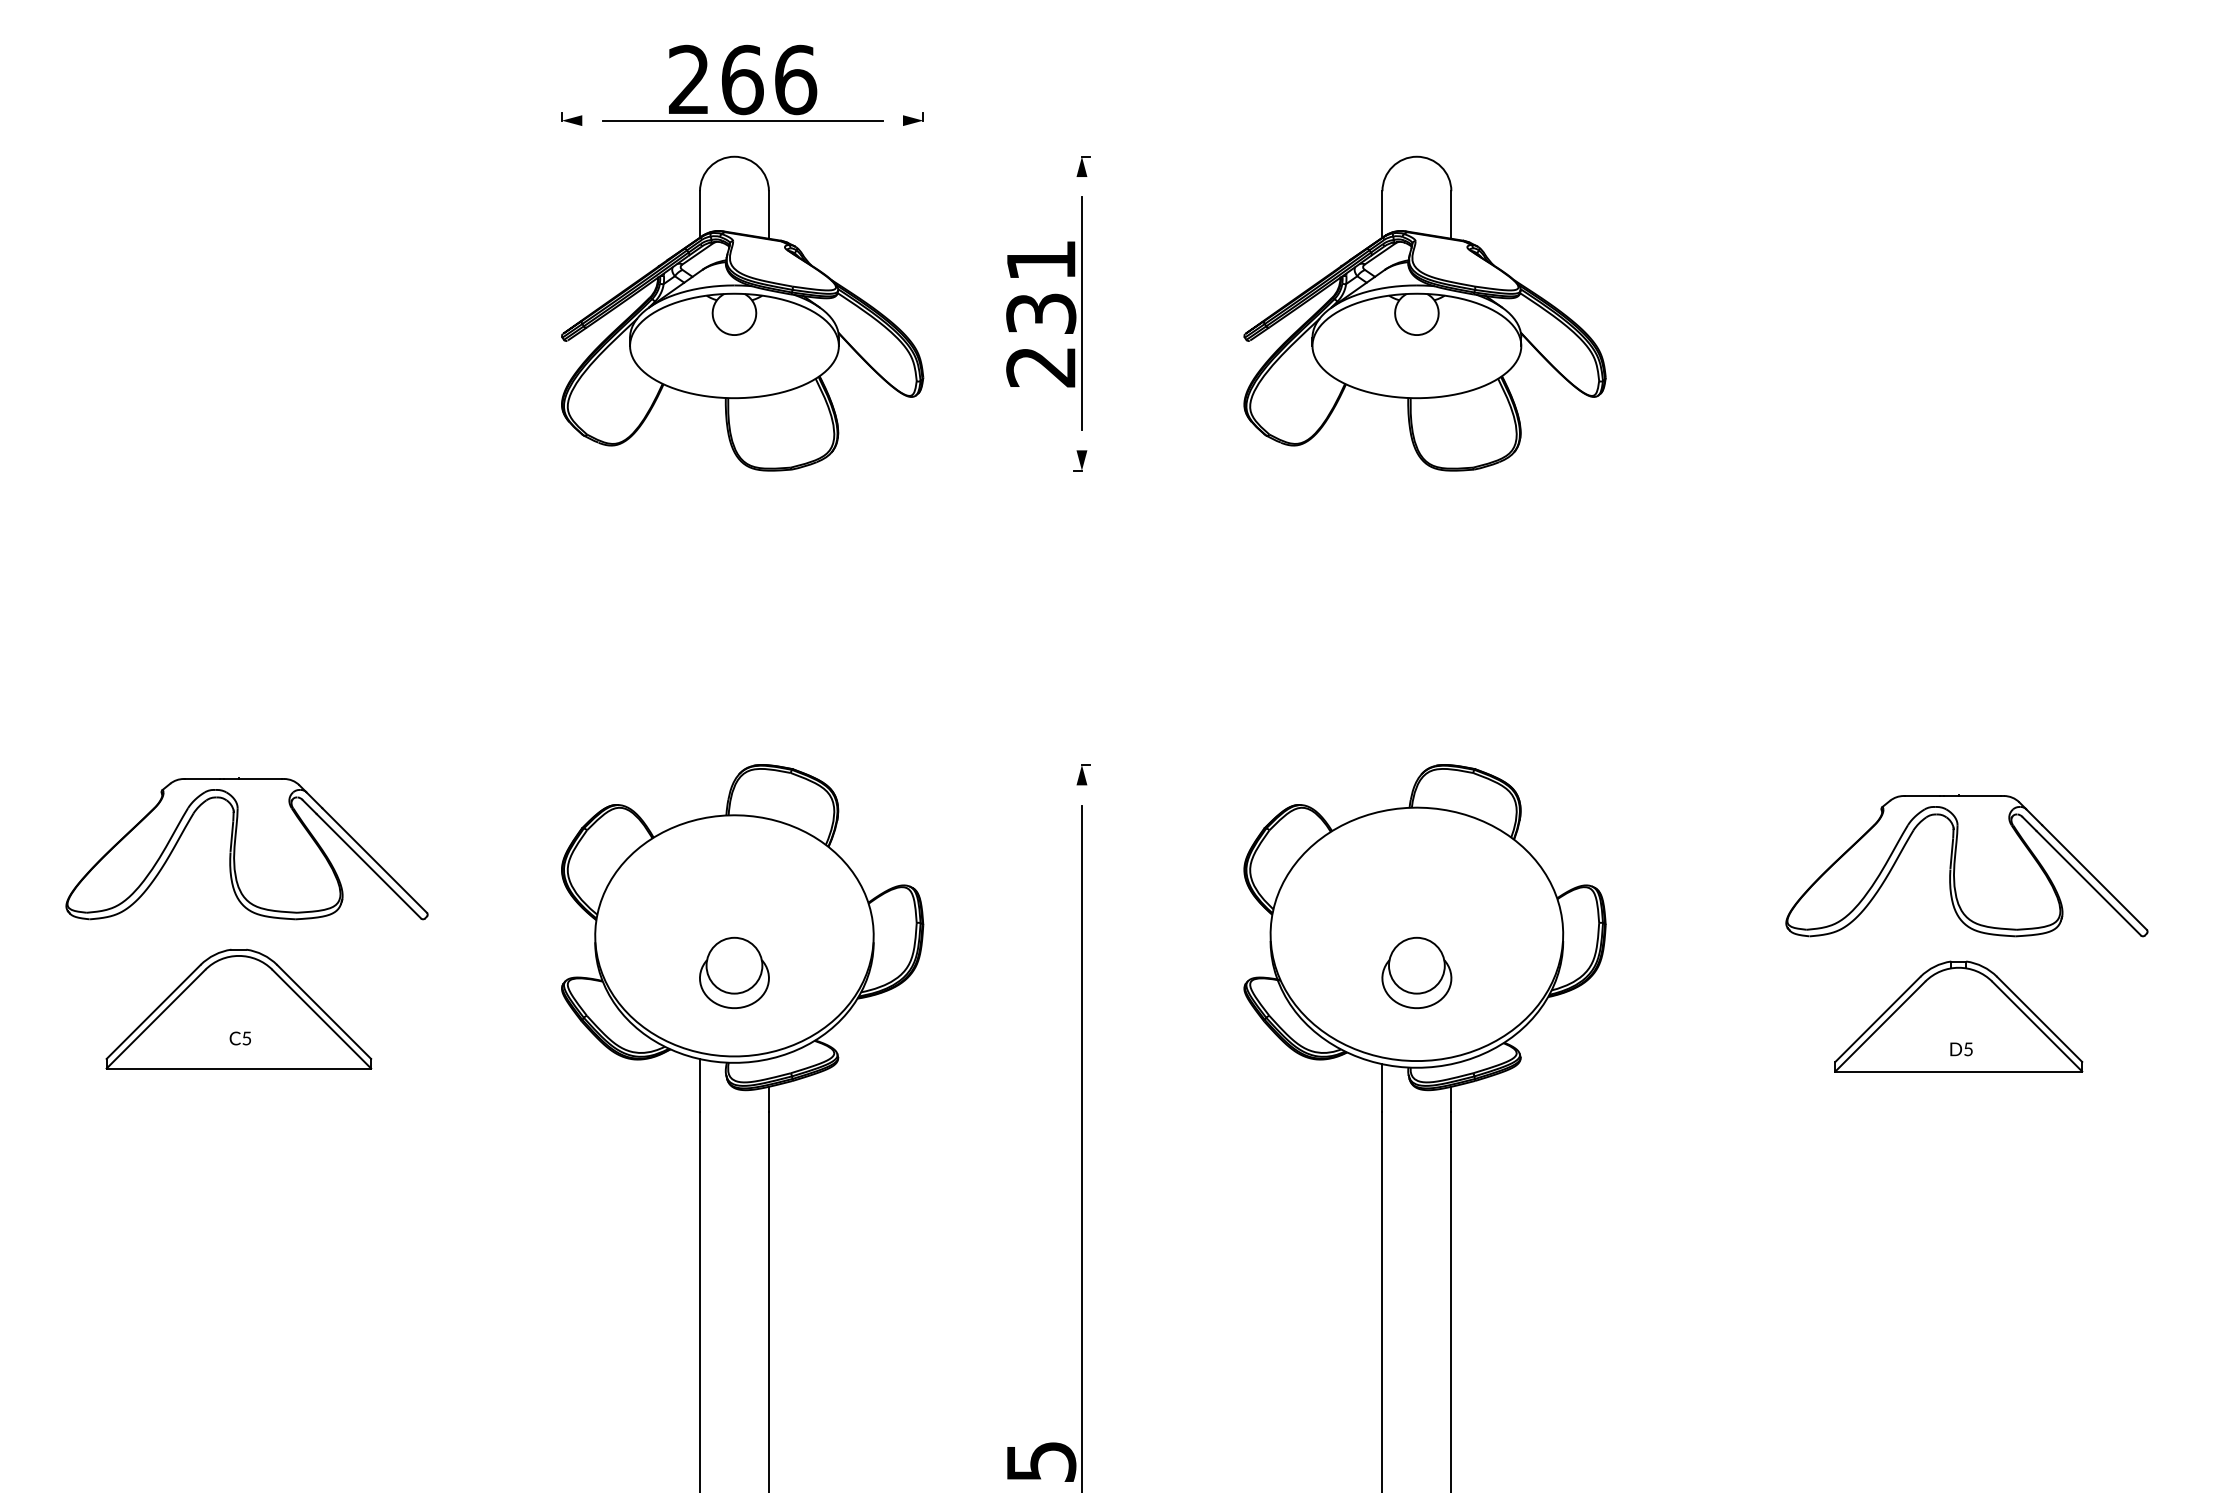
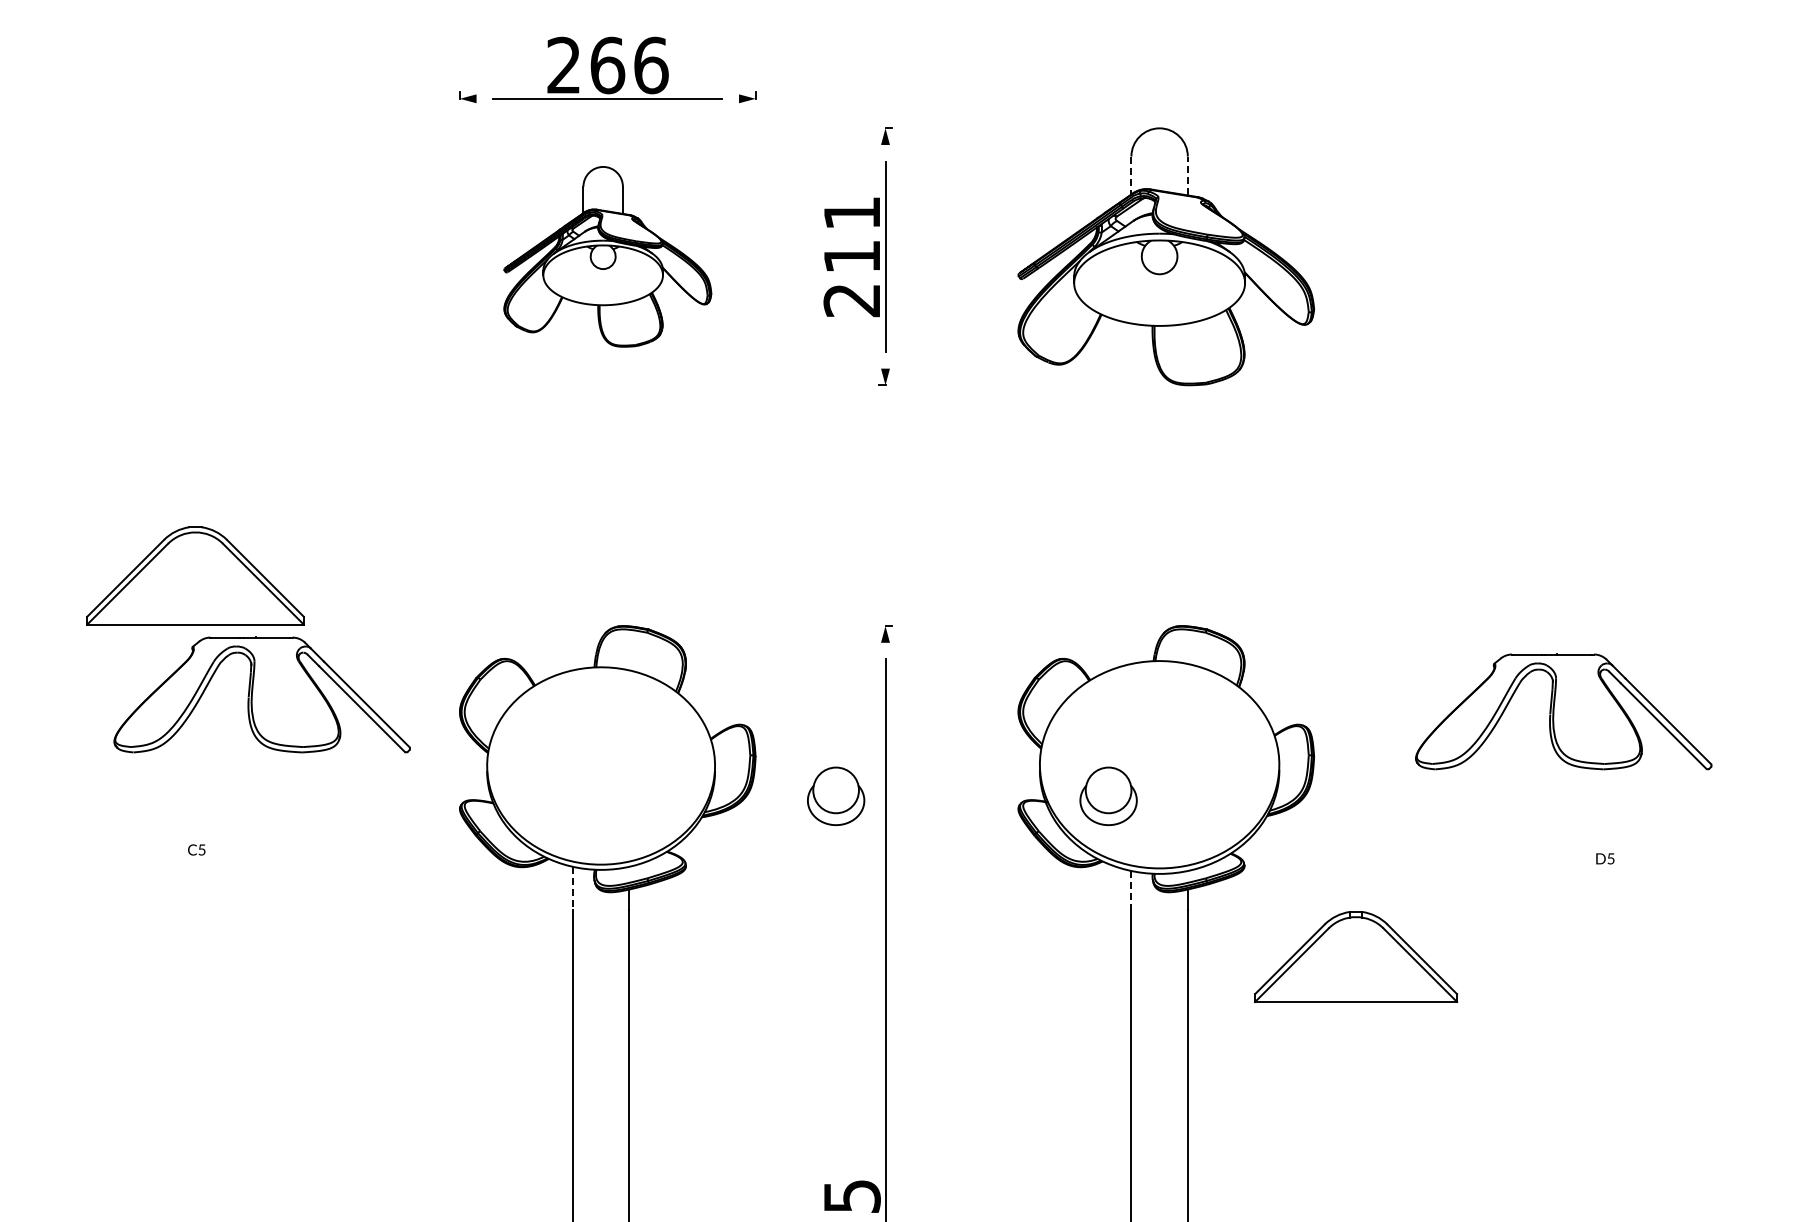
line: (1450, 214) -> (1187, 175), solid -> dashed
line: (1382, 215) -> (1131, 176), solid -> dashed
part: (742, 313) -> (607, 256), size x0.7
text: (1040, 313) -> (851, 256), 231 -> 211
part: (246, 848) -> (261, 694), moved
part: (1966, 865) -> (1563, 711), moved
part: (734, 971) -> (836, 795), moved
part: (1416, 971) -> (1108, 795), moved
part: (238, 1008) -> (195, 575), moved
part: (1959, 1015) -> (1356, 956), moved
line: (699, 1085) -> (572, 888), solid -> dashed
line: (1382, 1088) -> (1131, 890), solid -> dashed

